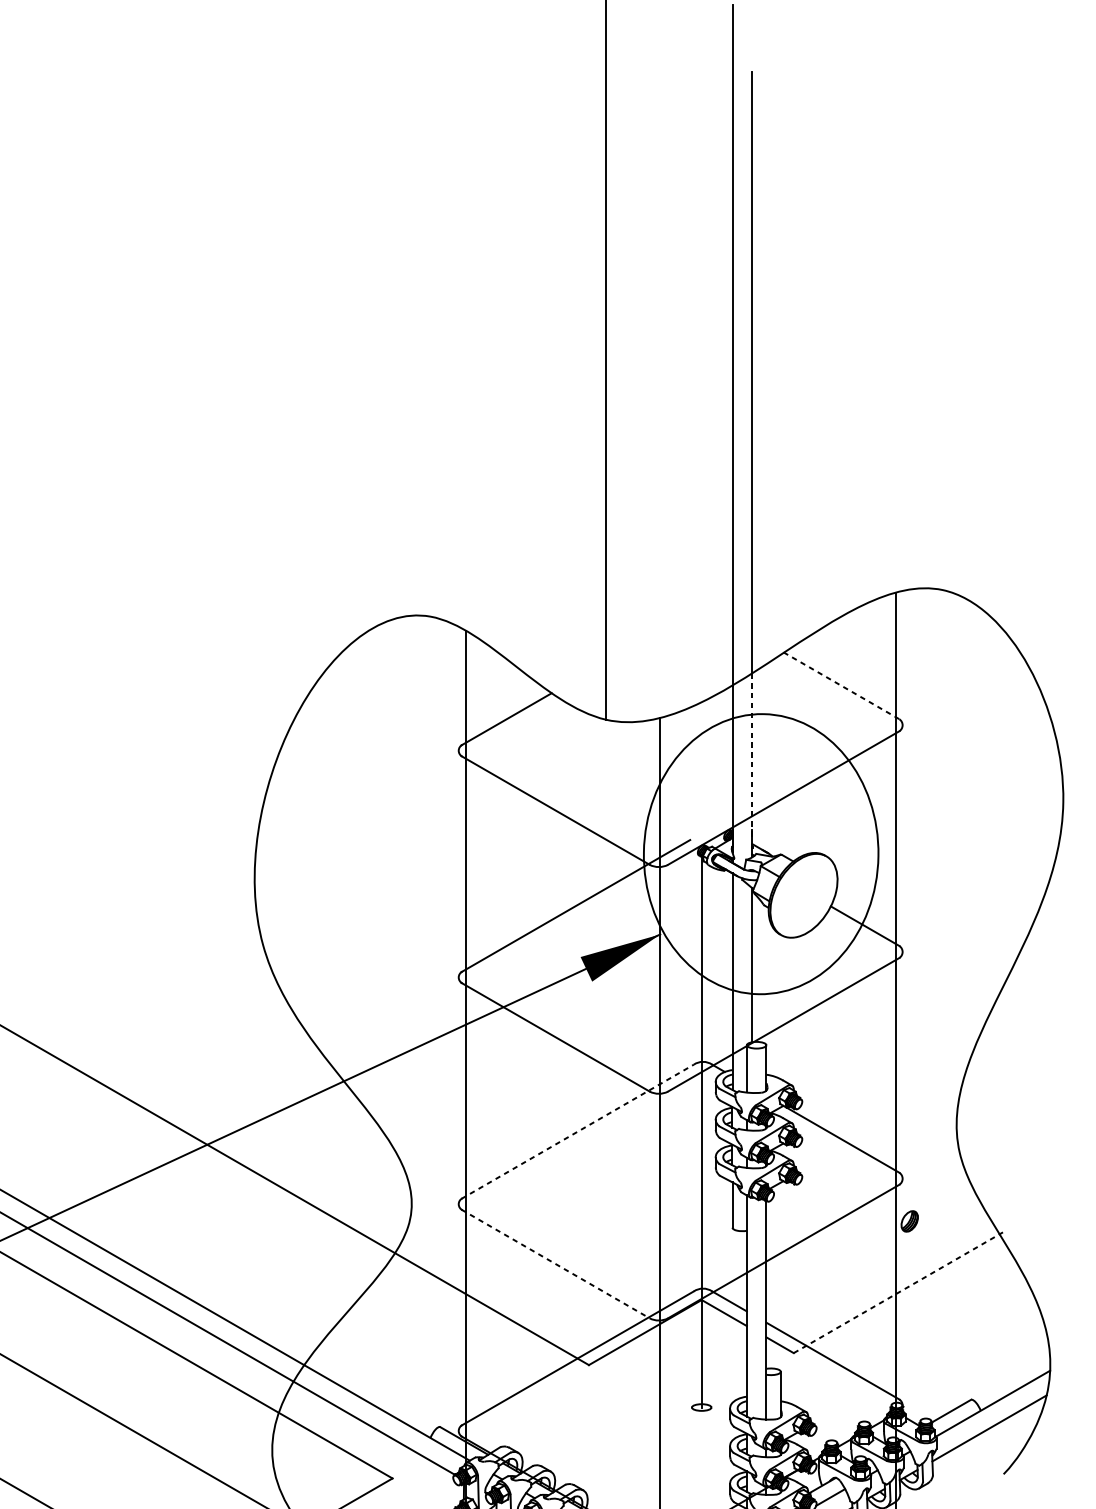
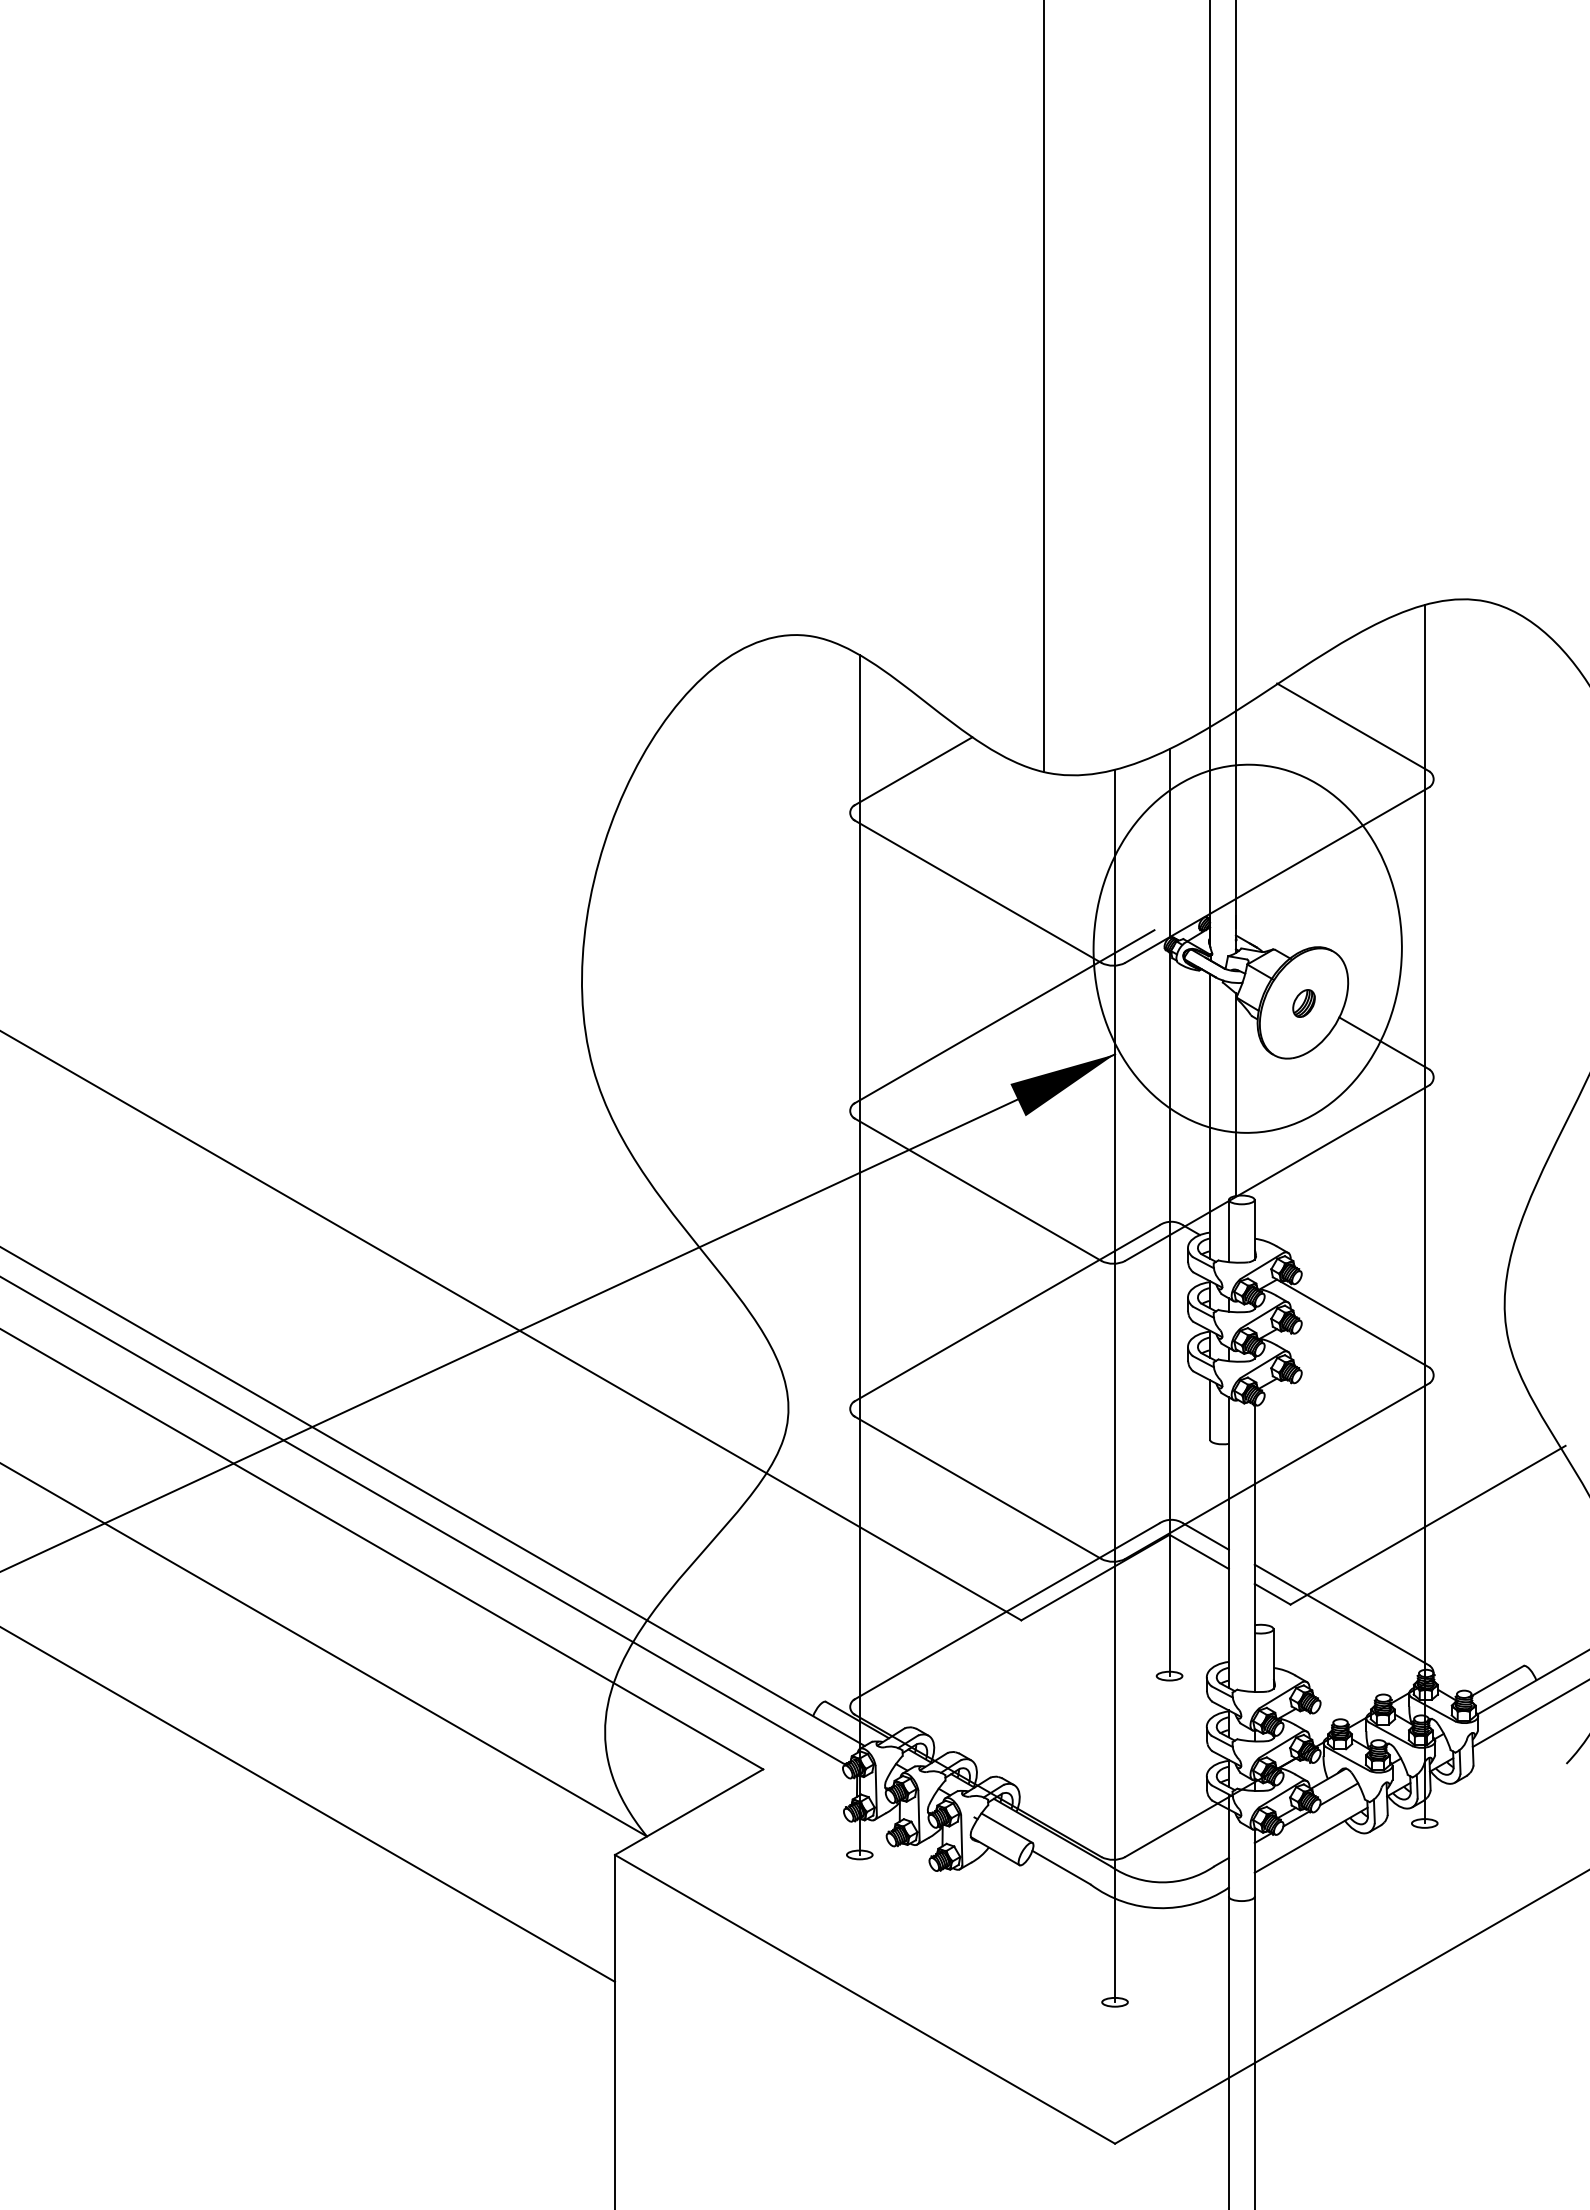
line: (841, 685) -> (1353, 727), dashed -> solid
line: (751, 755) -> (1235, 819), dashed -> solid
line: (701, 774) -> (1169, 843), added
line: (578, 1131) -> (1007, 1313), dashed -> solid
part: (909, 1221) -> (1303, 1003), moved
line: (555, 1264) -> (977, 1487), dashed -> solid
line: (898, 1292) -> (1428, 1525), dashed -> solid

